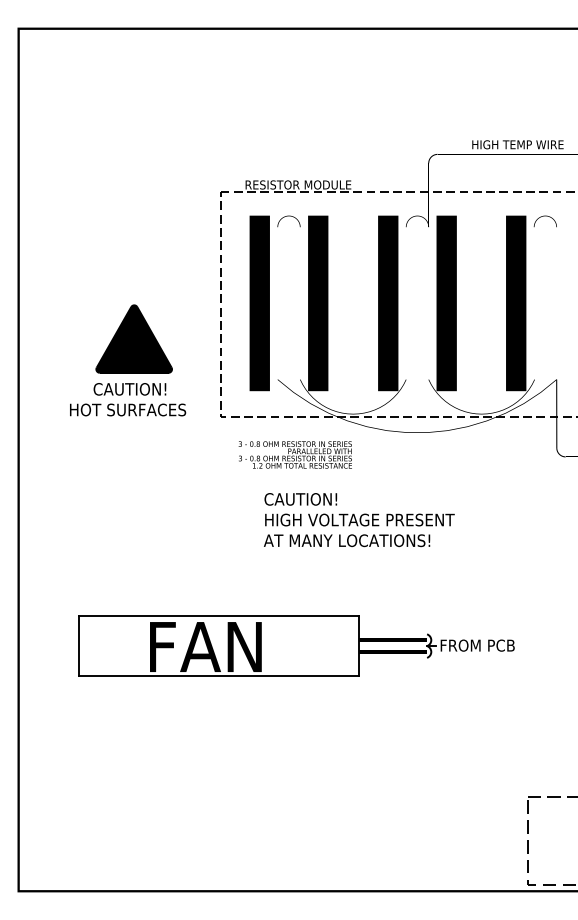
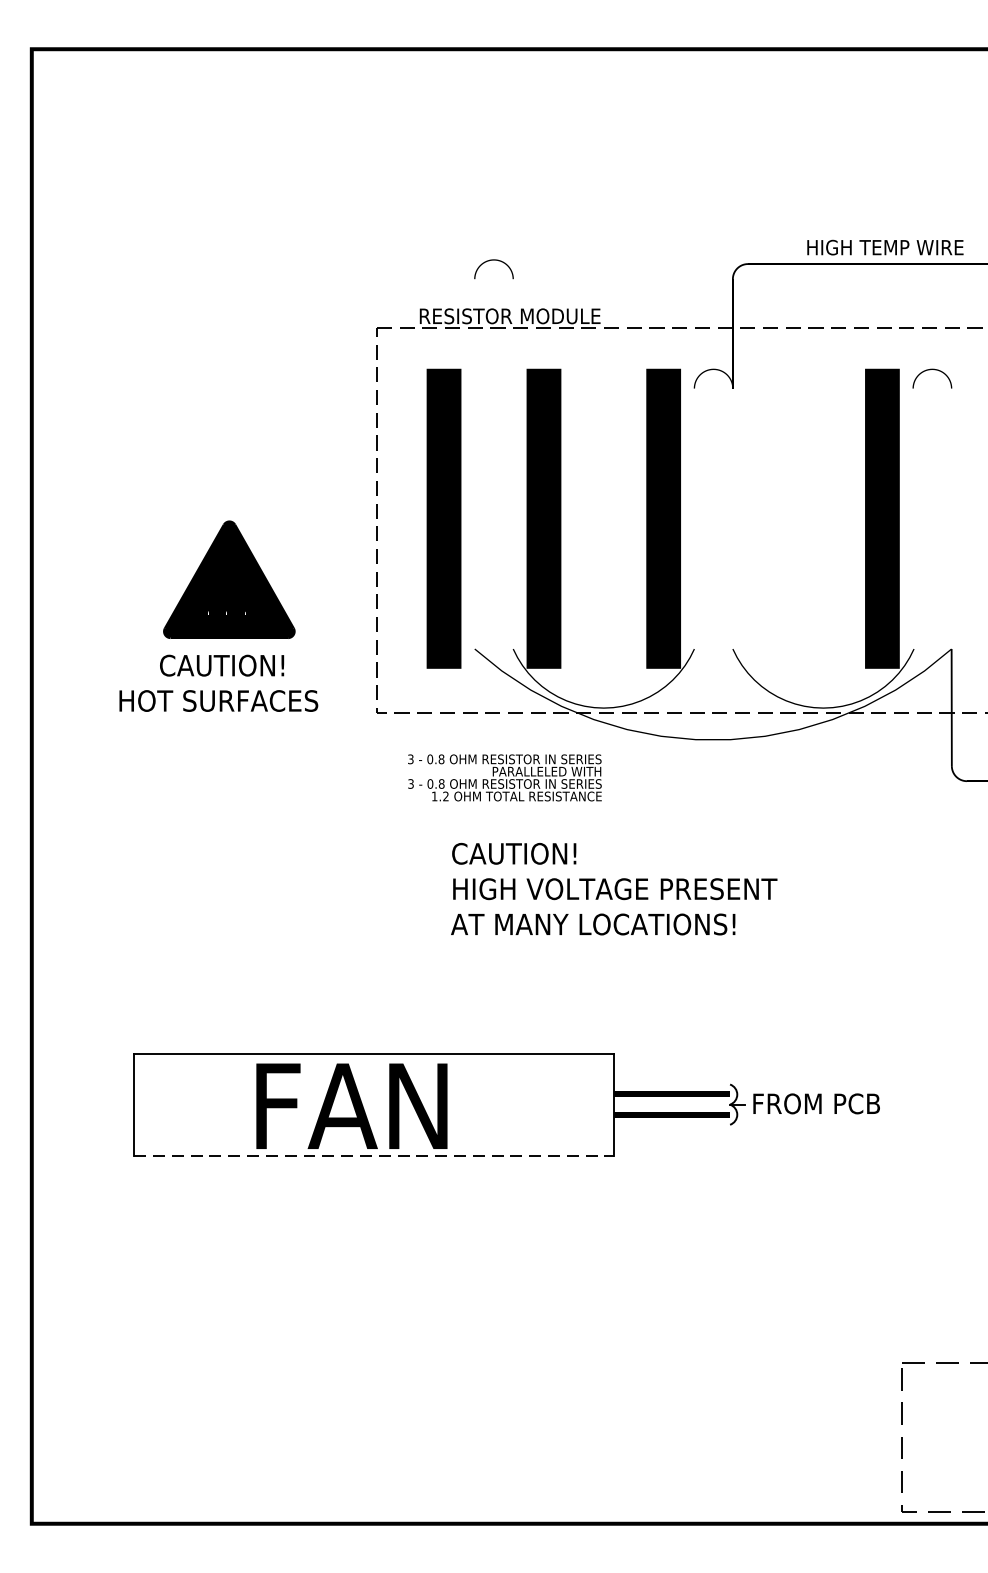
curve: (288, 216) -> (493, 260), moved
fill: (446, 303) -> (763, 518), removed
line: (219, 675) -> (375, 1154), solid -> dashed

